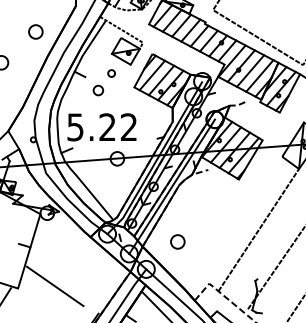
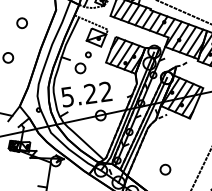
part: (35, 31) -> (21, 22), moved
part: (98, 90) -> (80, 68), size x1.43
part: (177, 241) -> (165, 169), moved

